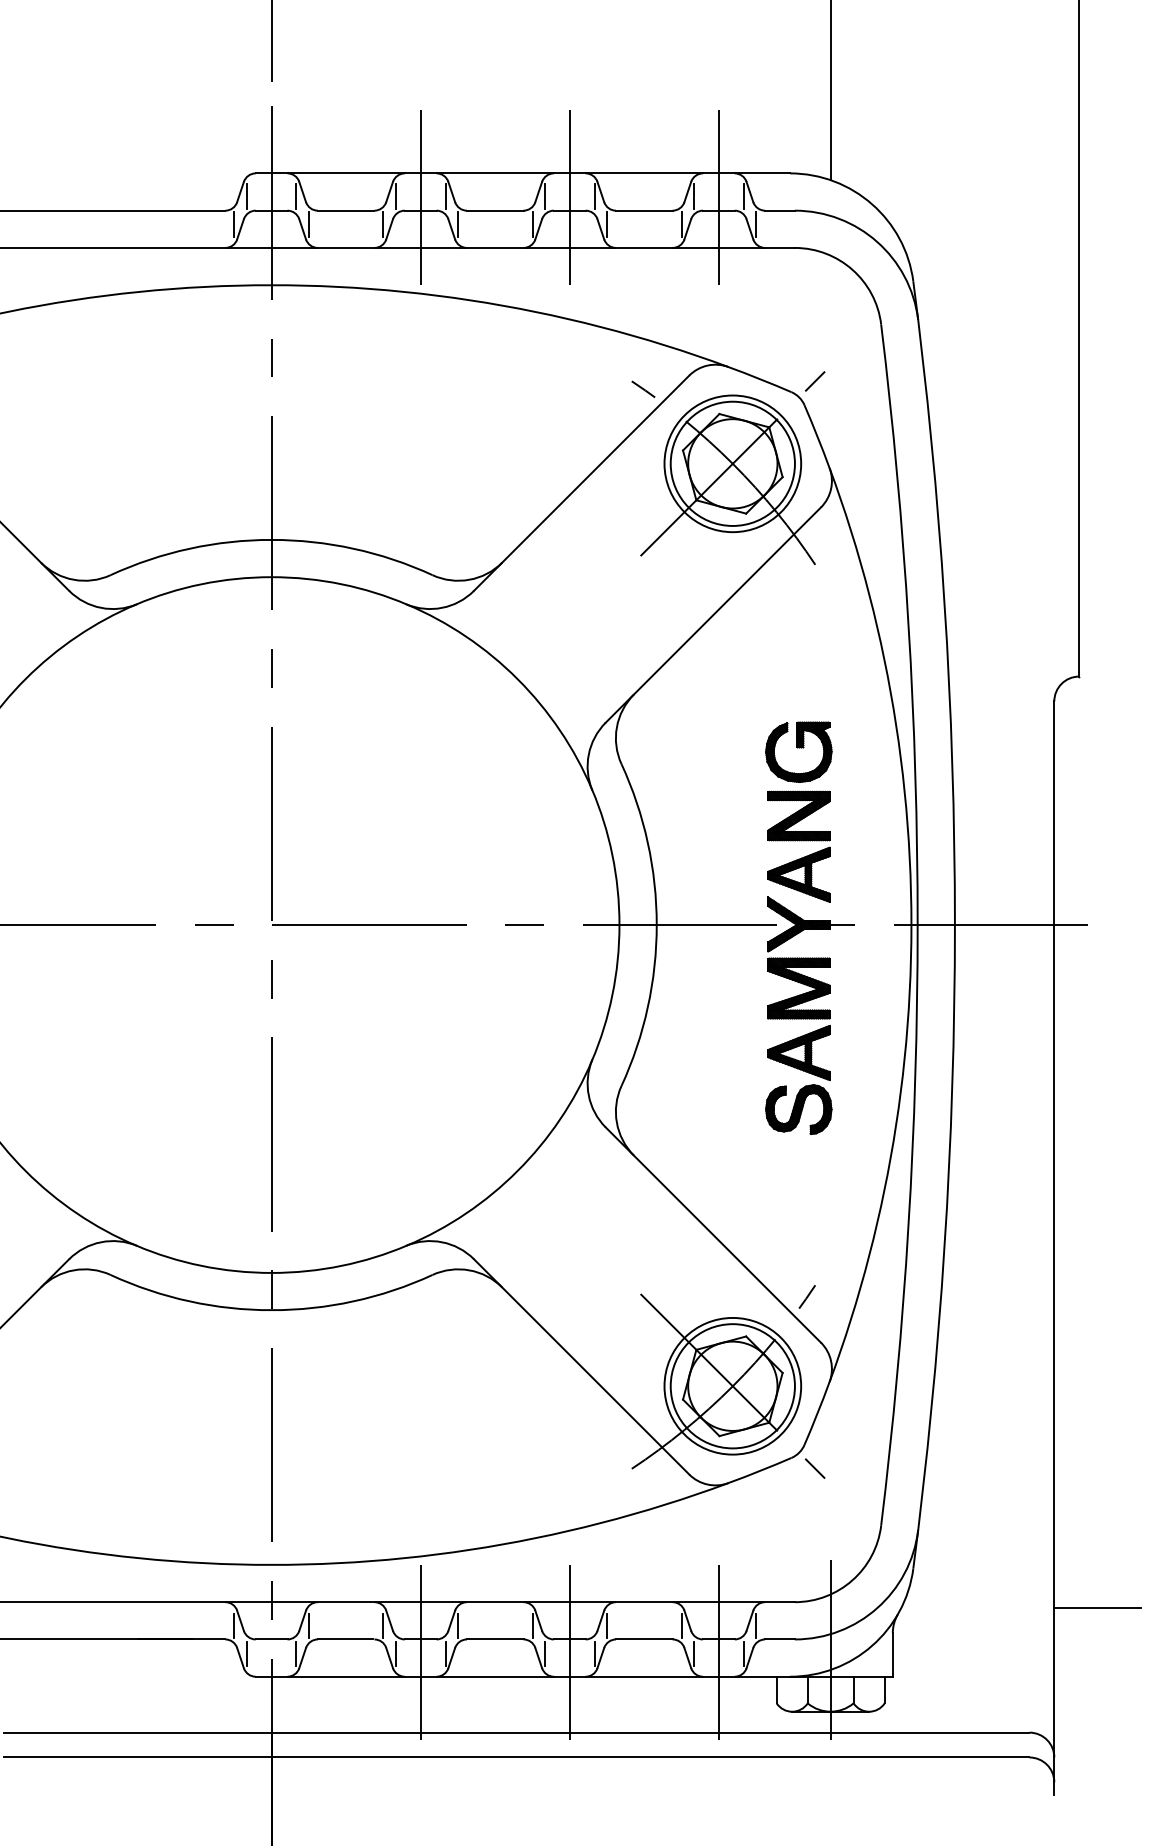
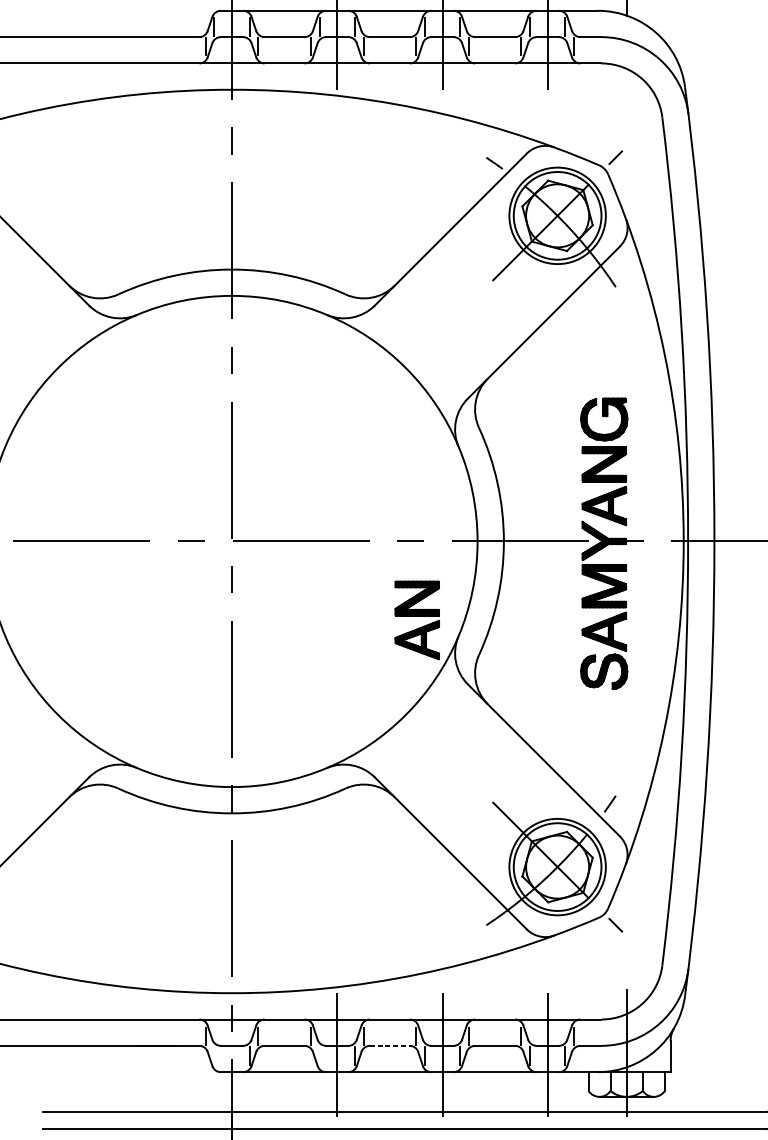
part: (533, 1036) -> (416, 620), added
line: (495, 1639) -> (390, 1045), solid -> dashed
line: (246, 1653) -> (214, 1055), removed
line: (395, 1653) -> (319, 1055), removed

